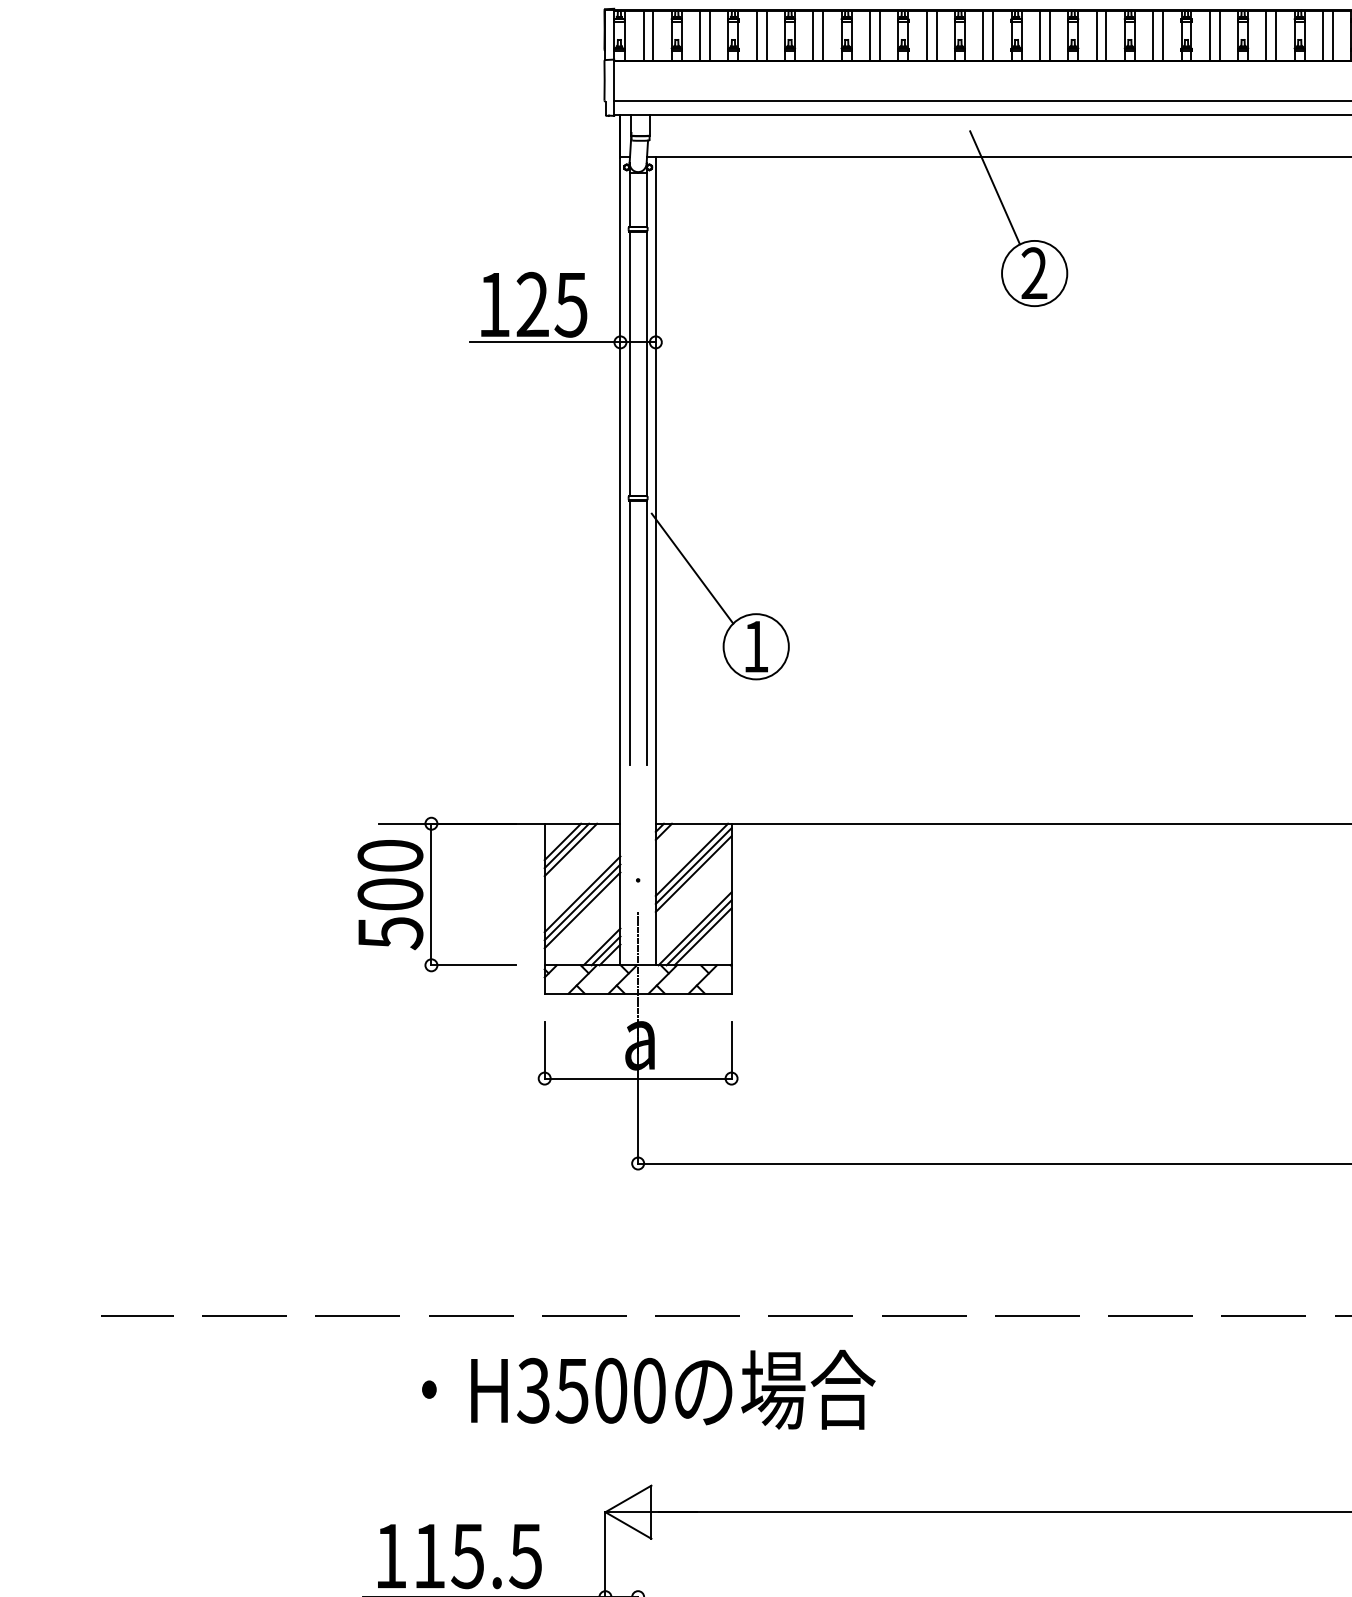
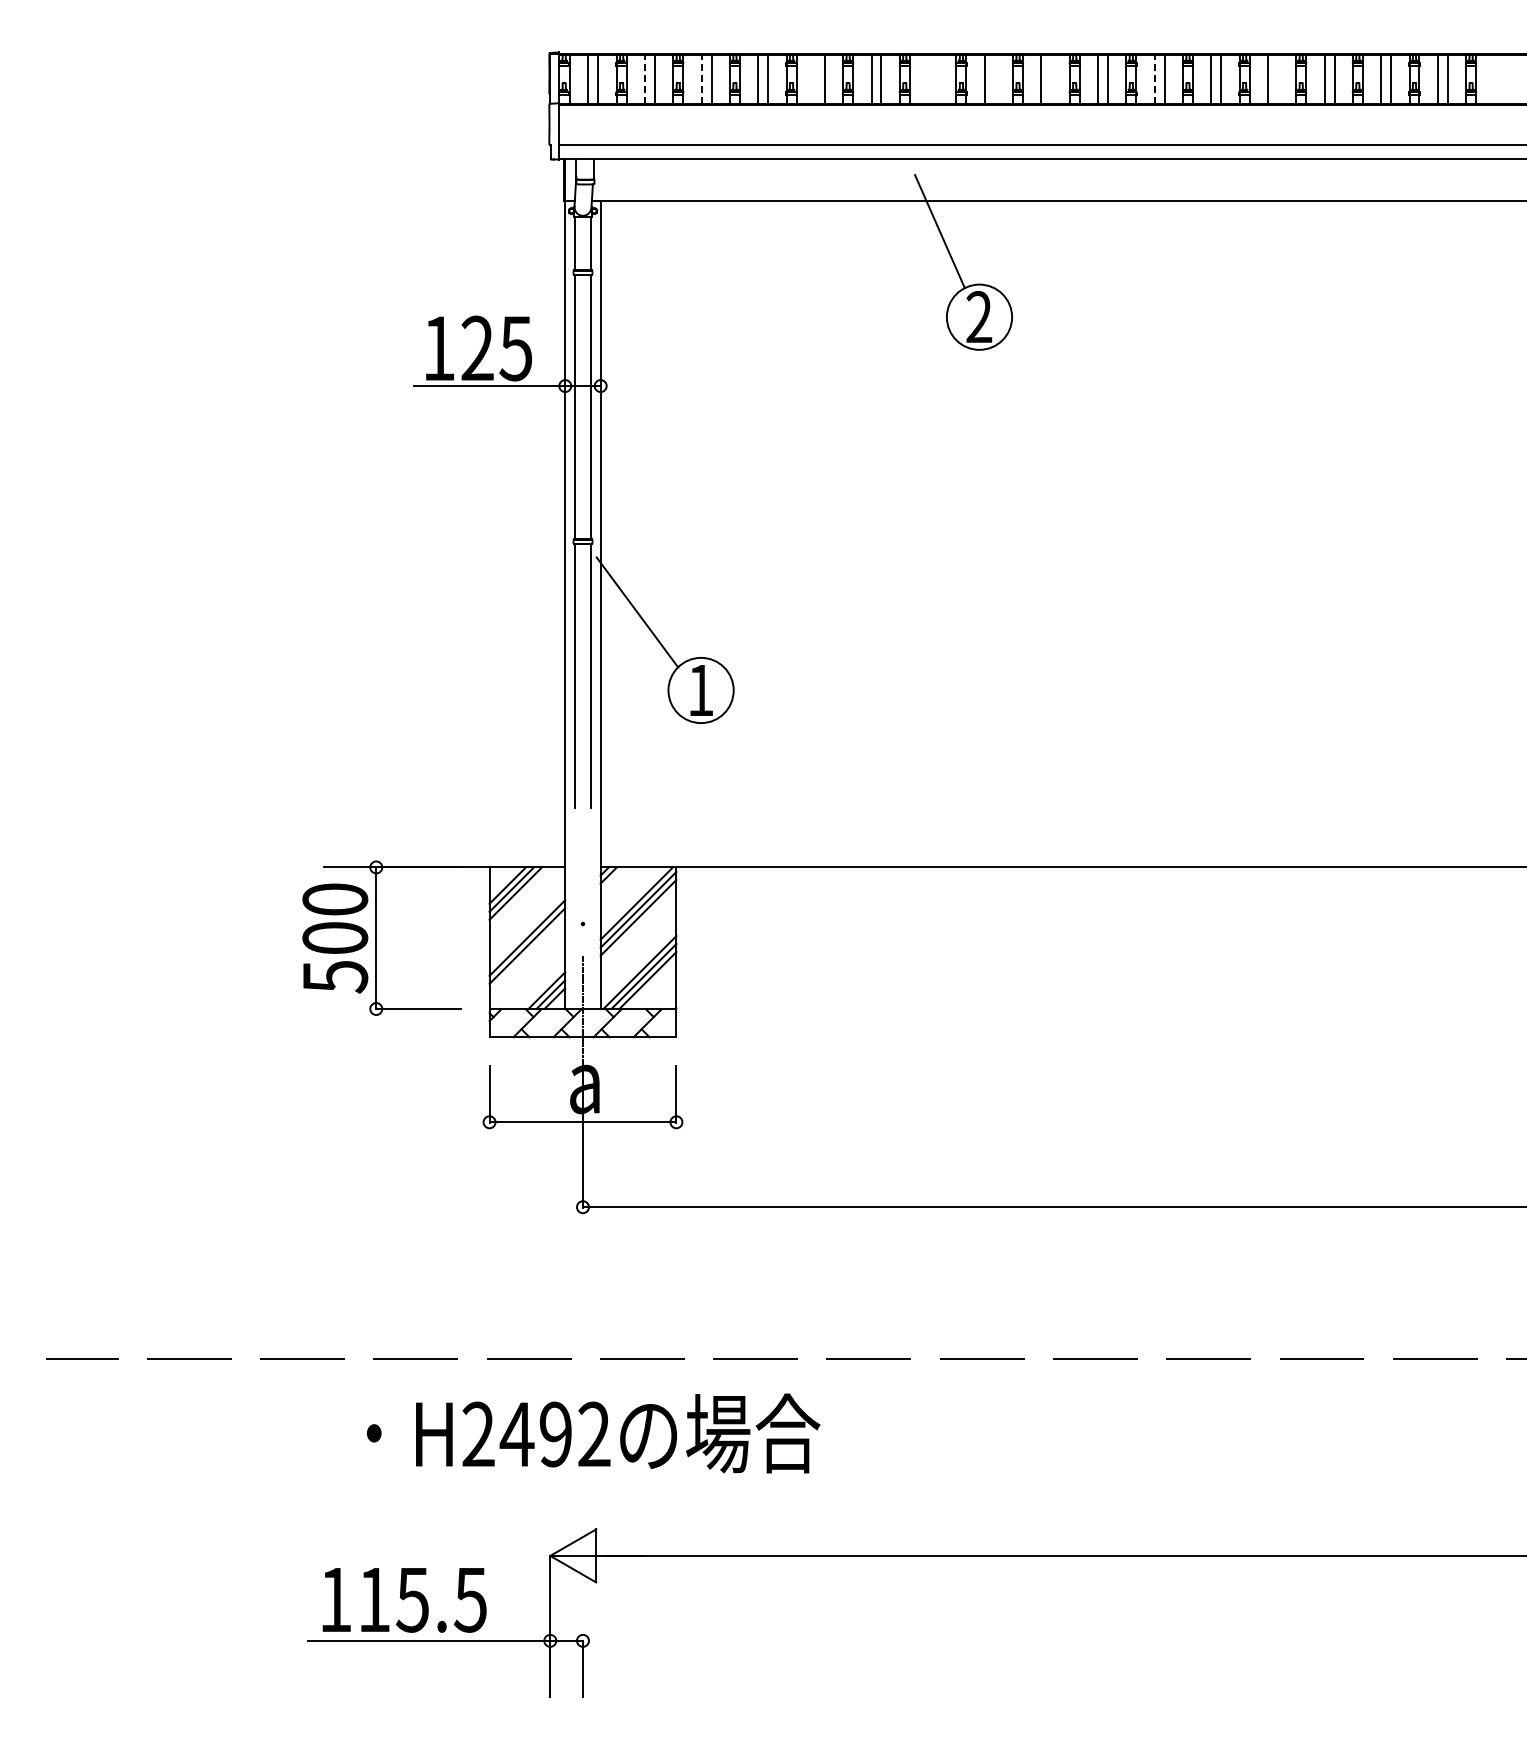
line: (700, 35) -> (645, 79), solid -> dashed
line: (756, 35) -> (701, 79), solid -> dashed
line: (869, 35) -> (814, 79), removed
line: (983, 35) -> (928, 79), removed
line: (993, 35) -> (938, 79), removed
line: (1049, 35) -> (994, 79), removed
line: (1106, 35) -> (1051, 79), removed
line: (1209, 35) -> (1154, 79), solid -> dashed
line: (1332, 35) -> (1277, 79), removed
line: (582, 909) -> (527, 953), removed
text: (590, 1390) -> (535, 1434), H3500 -> H2492

